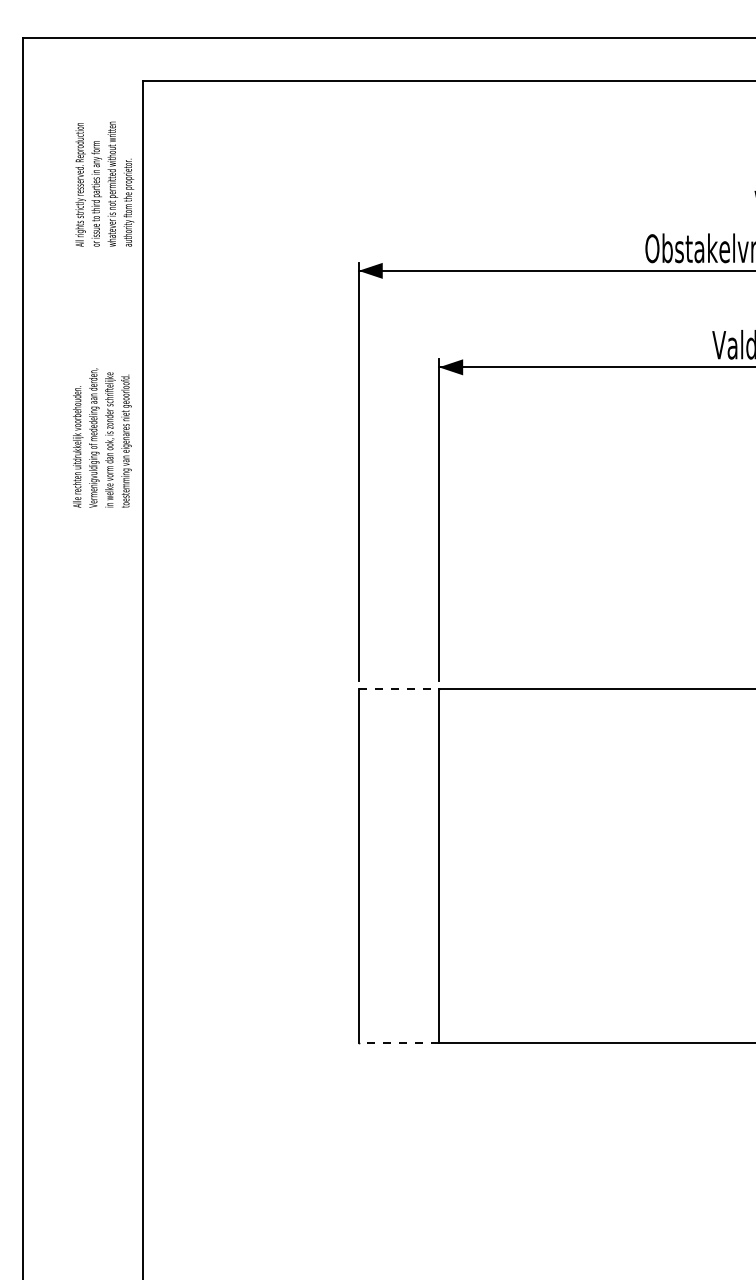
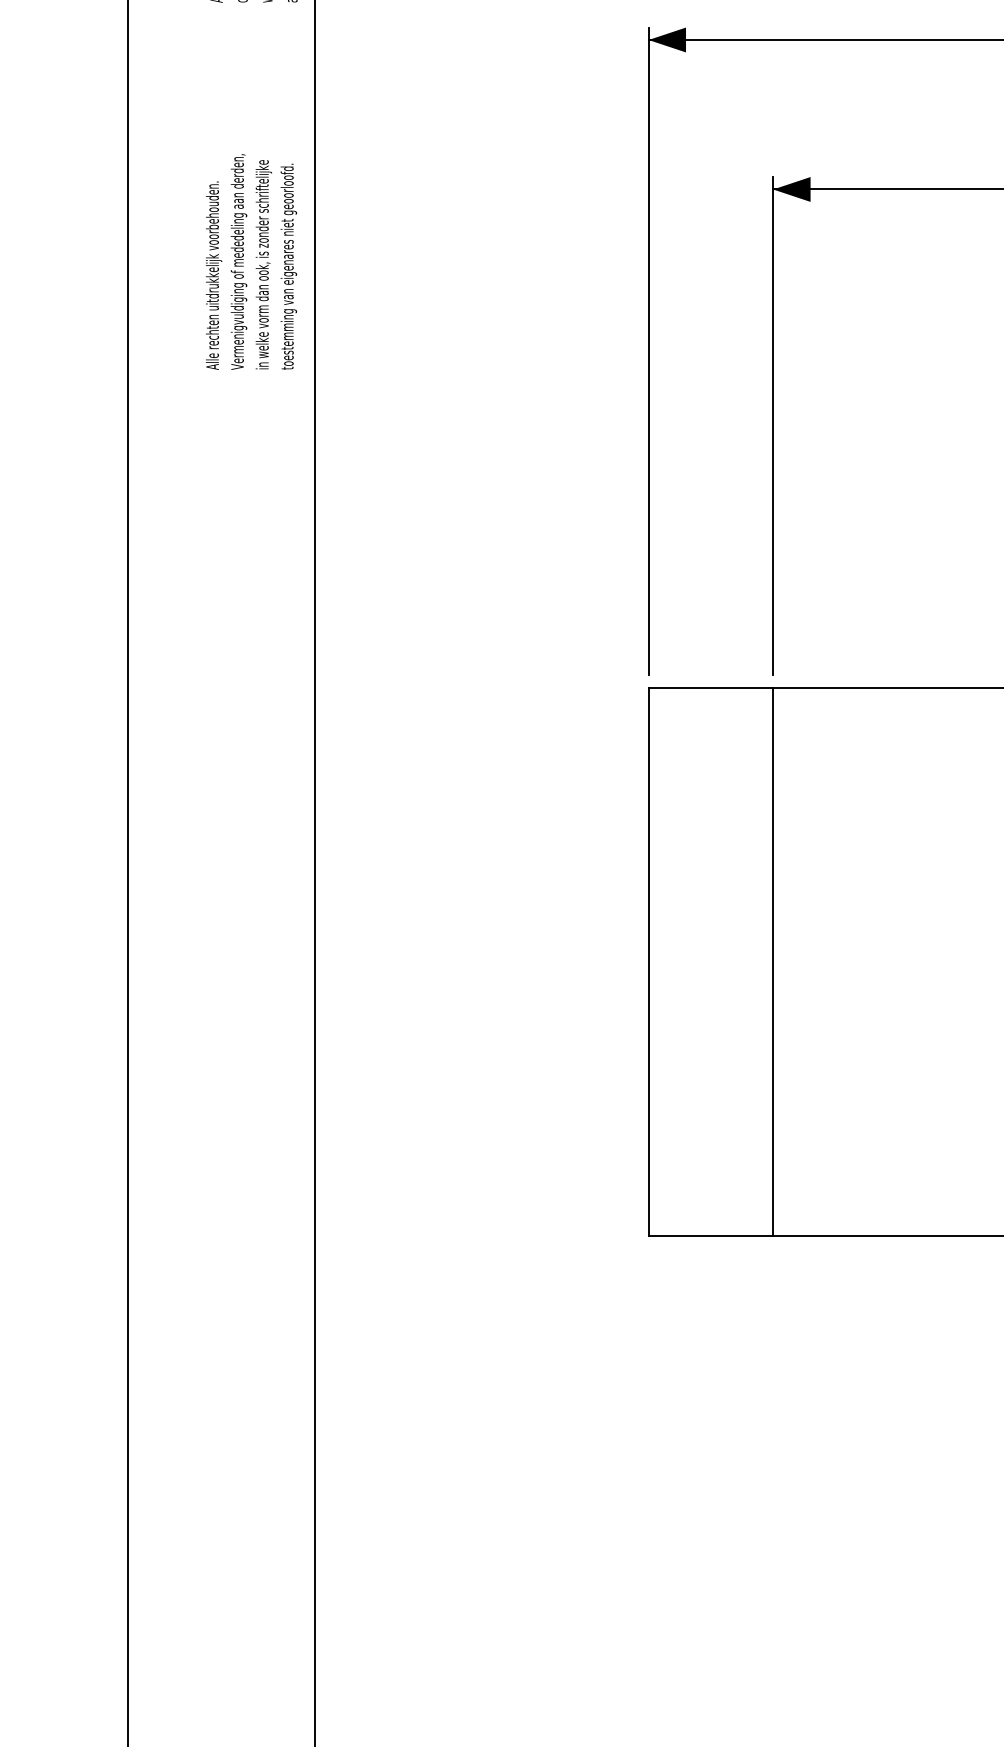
text: (102, 437) -> (251, 261), moved
line: (399, 688) -> (711, 687), dashed -> solid
line: (398, 1042) -> (710, 1235), dashed -> solid

